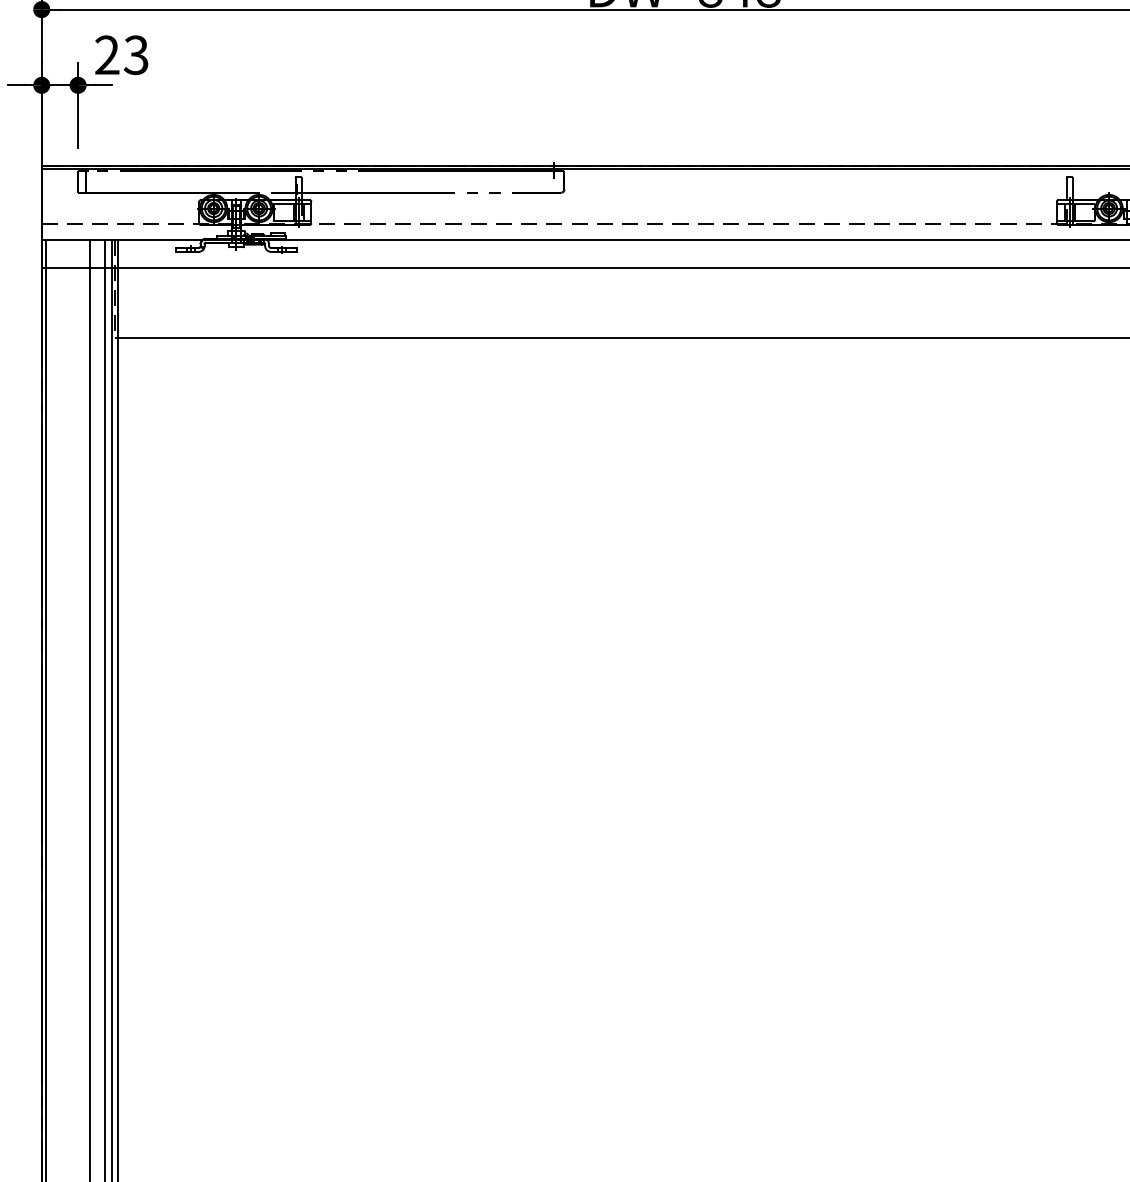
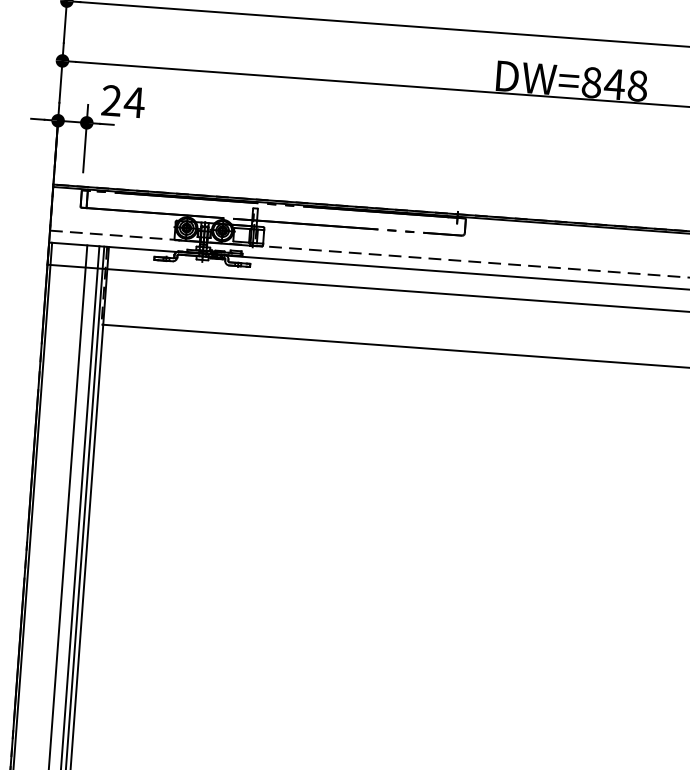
text: (136, 55) -> (134, 102), 23 -> 24

